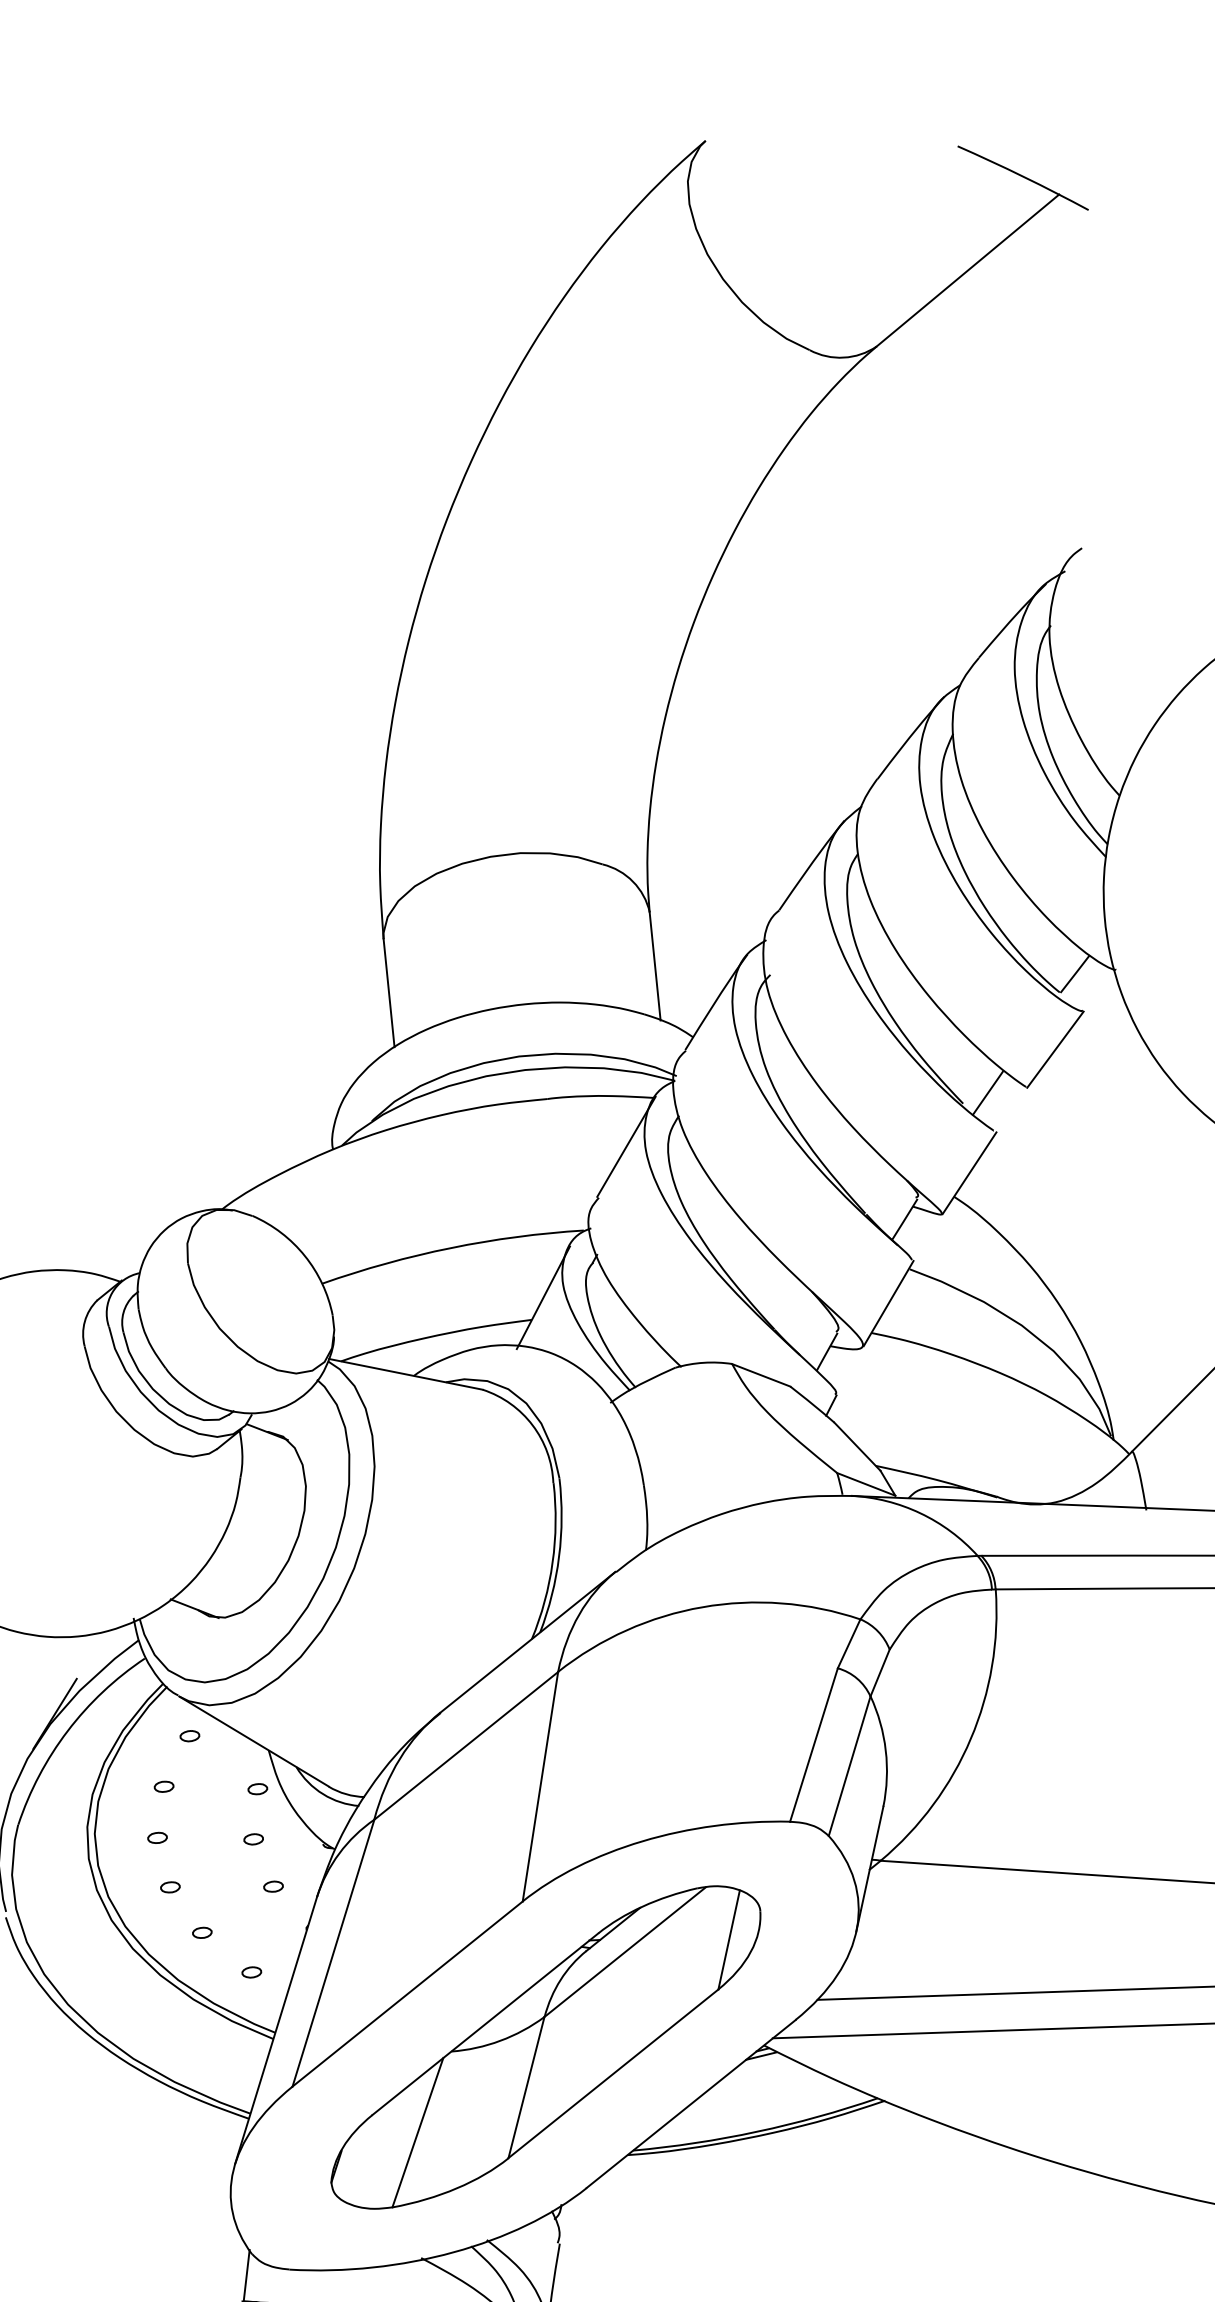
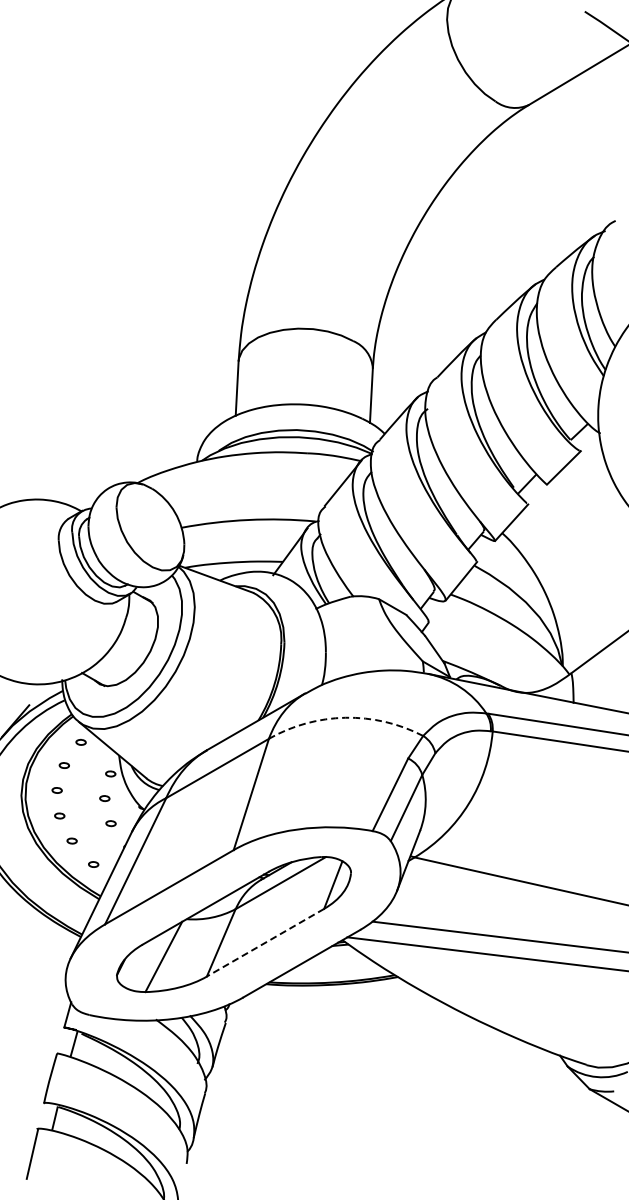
arc: (702, 1606) -> (345, 717), solid -> dashed
line: (613, 2073) -> (265, 942), solid -> dashed

